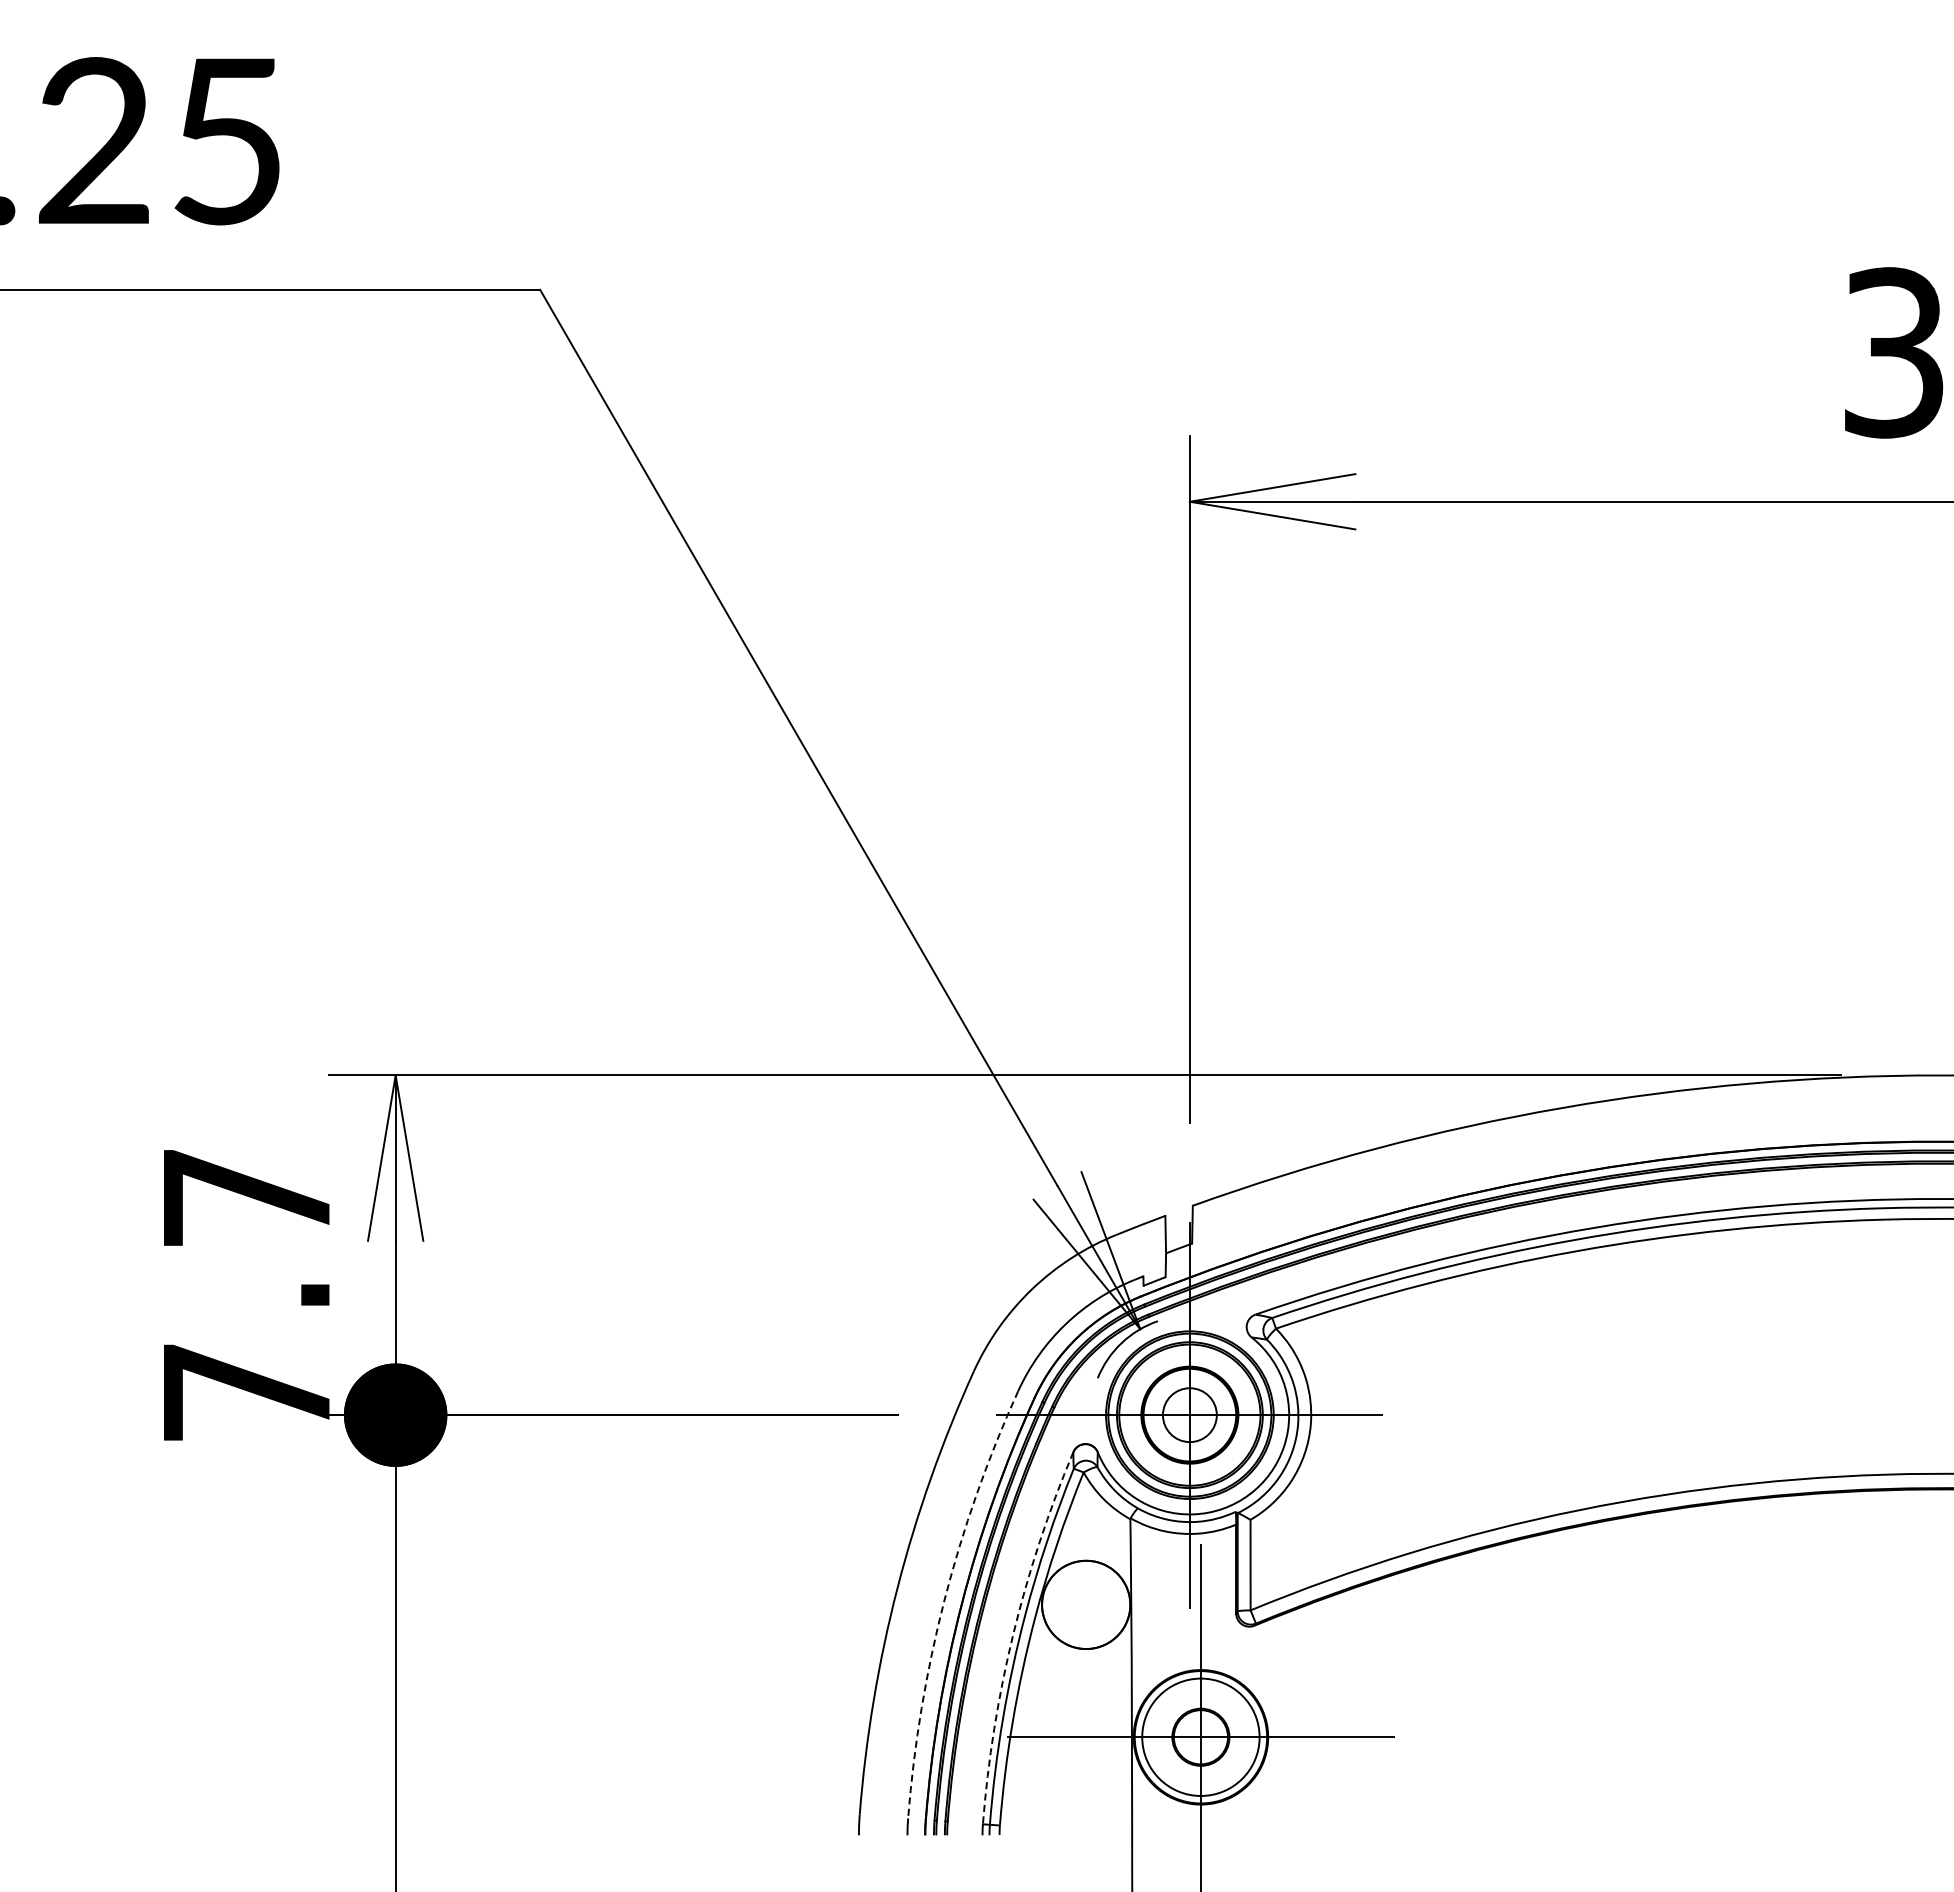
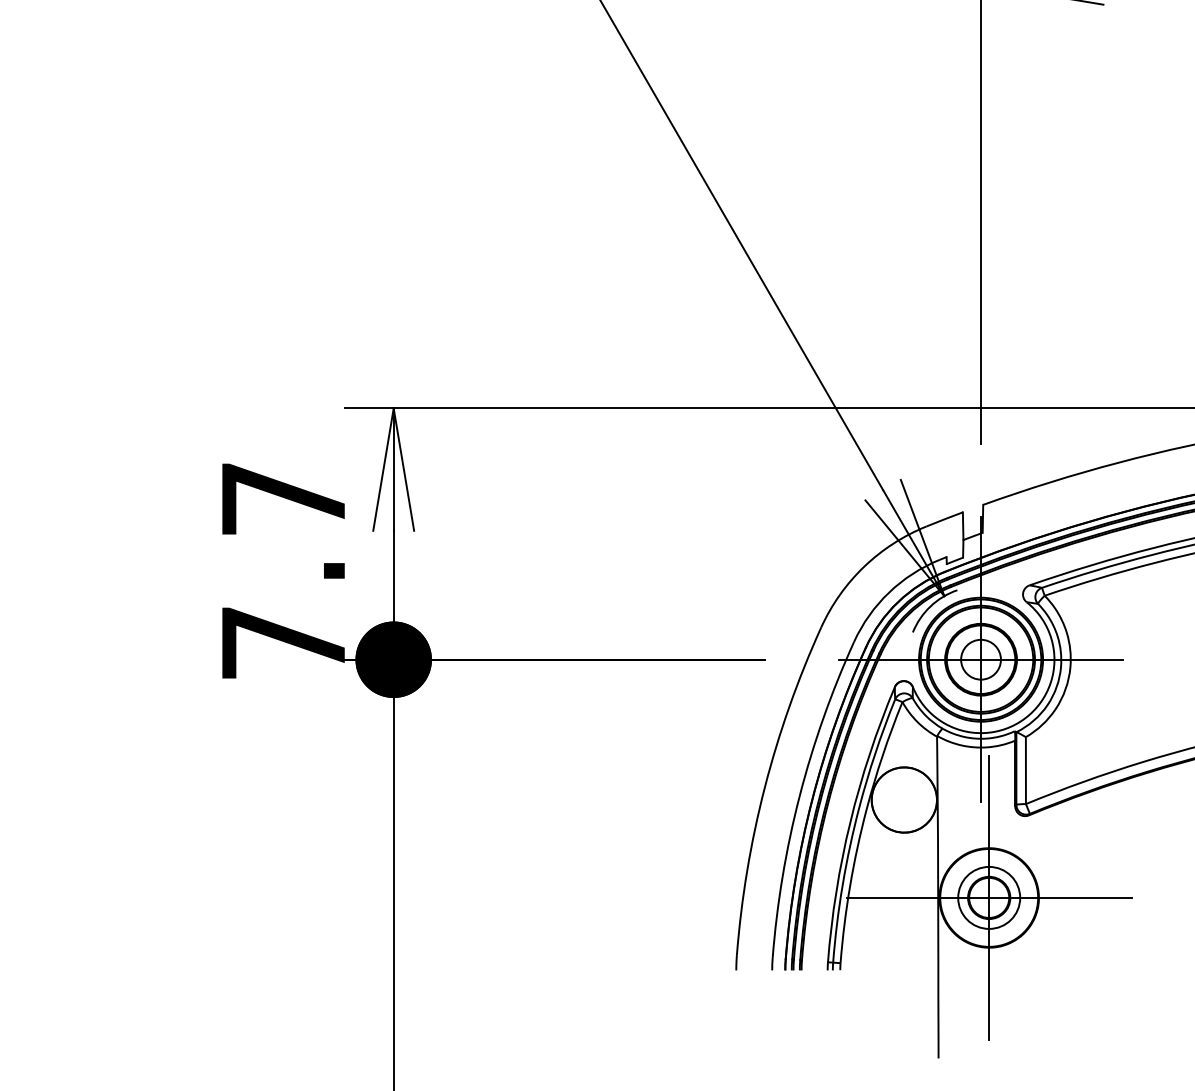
arc: (944, 1600) -> (799, 796), dashed -> solid
arc: (1013, 1634) -> (850, 821), dashed -> solid
circle: (1200, 1737) -> (988, 898), size x0.71

